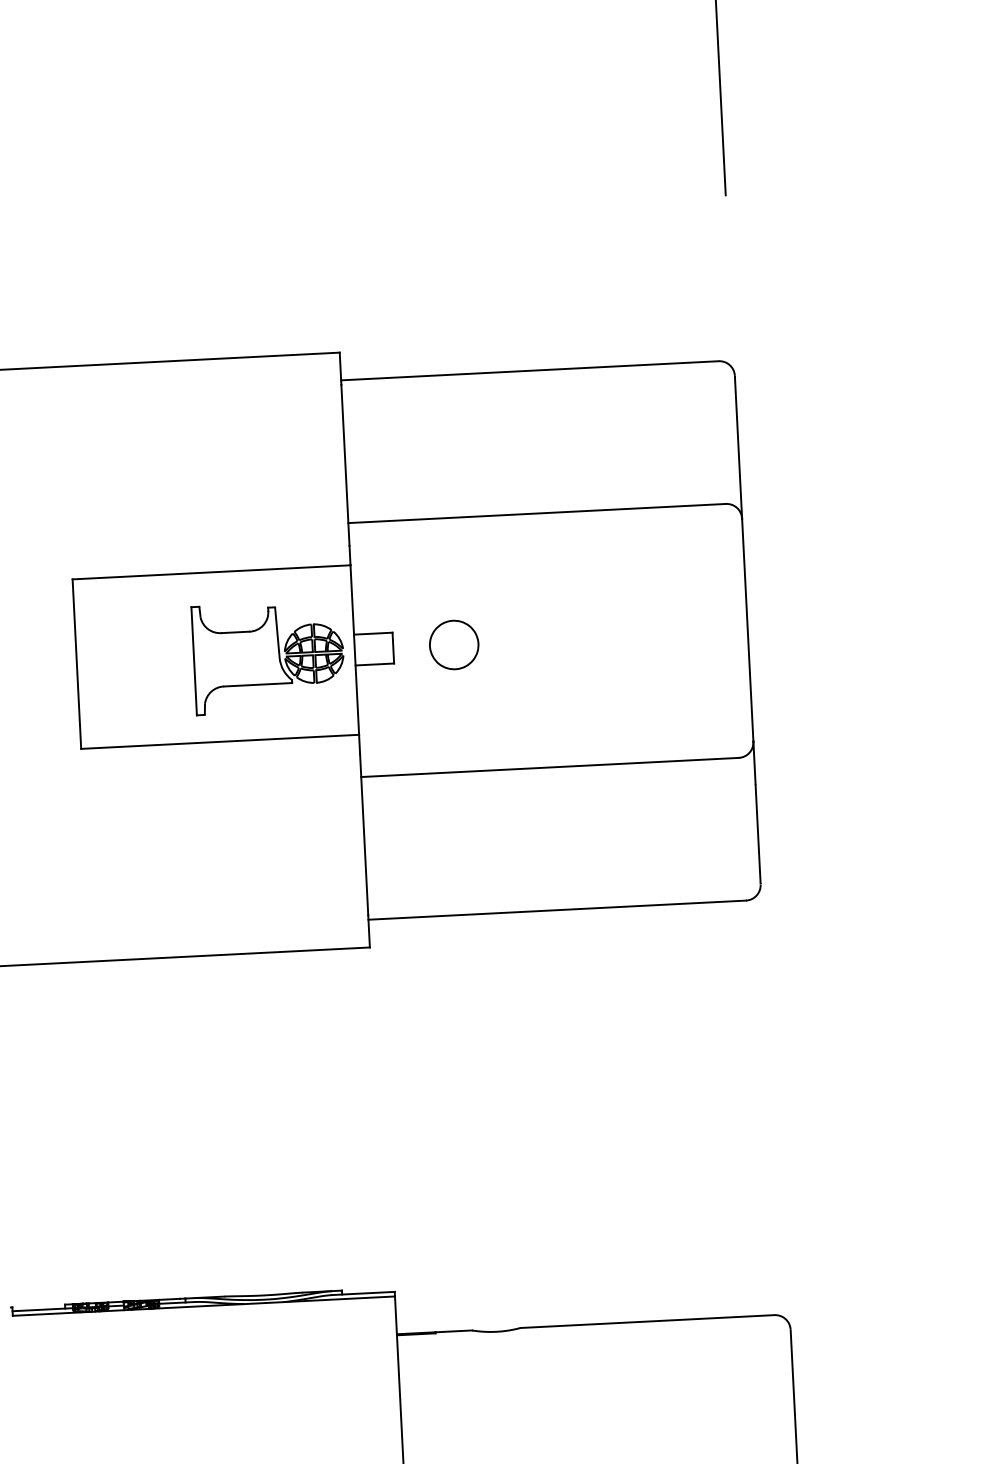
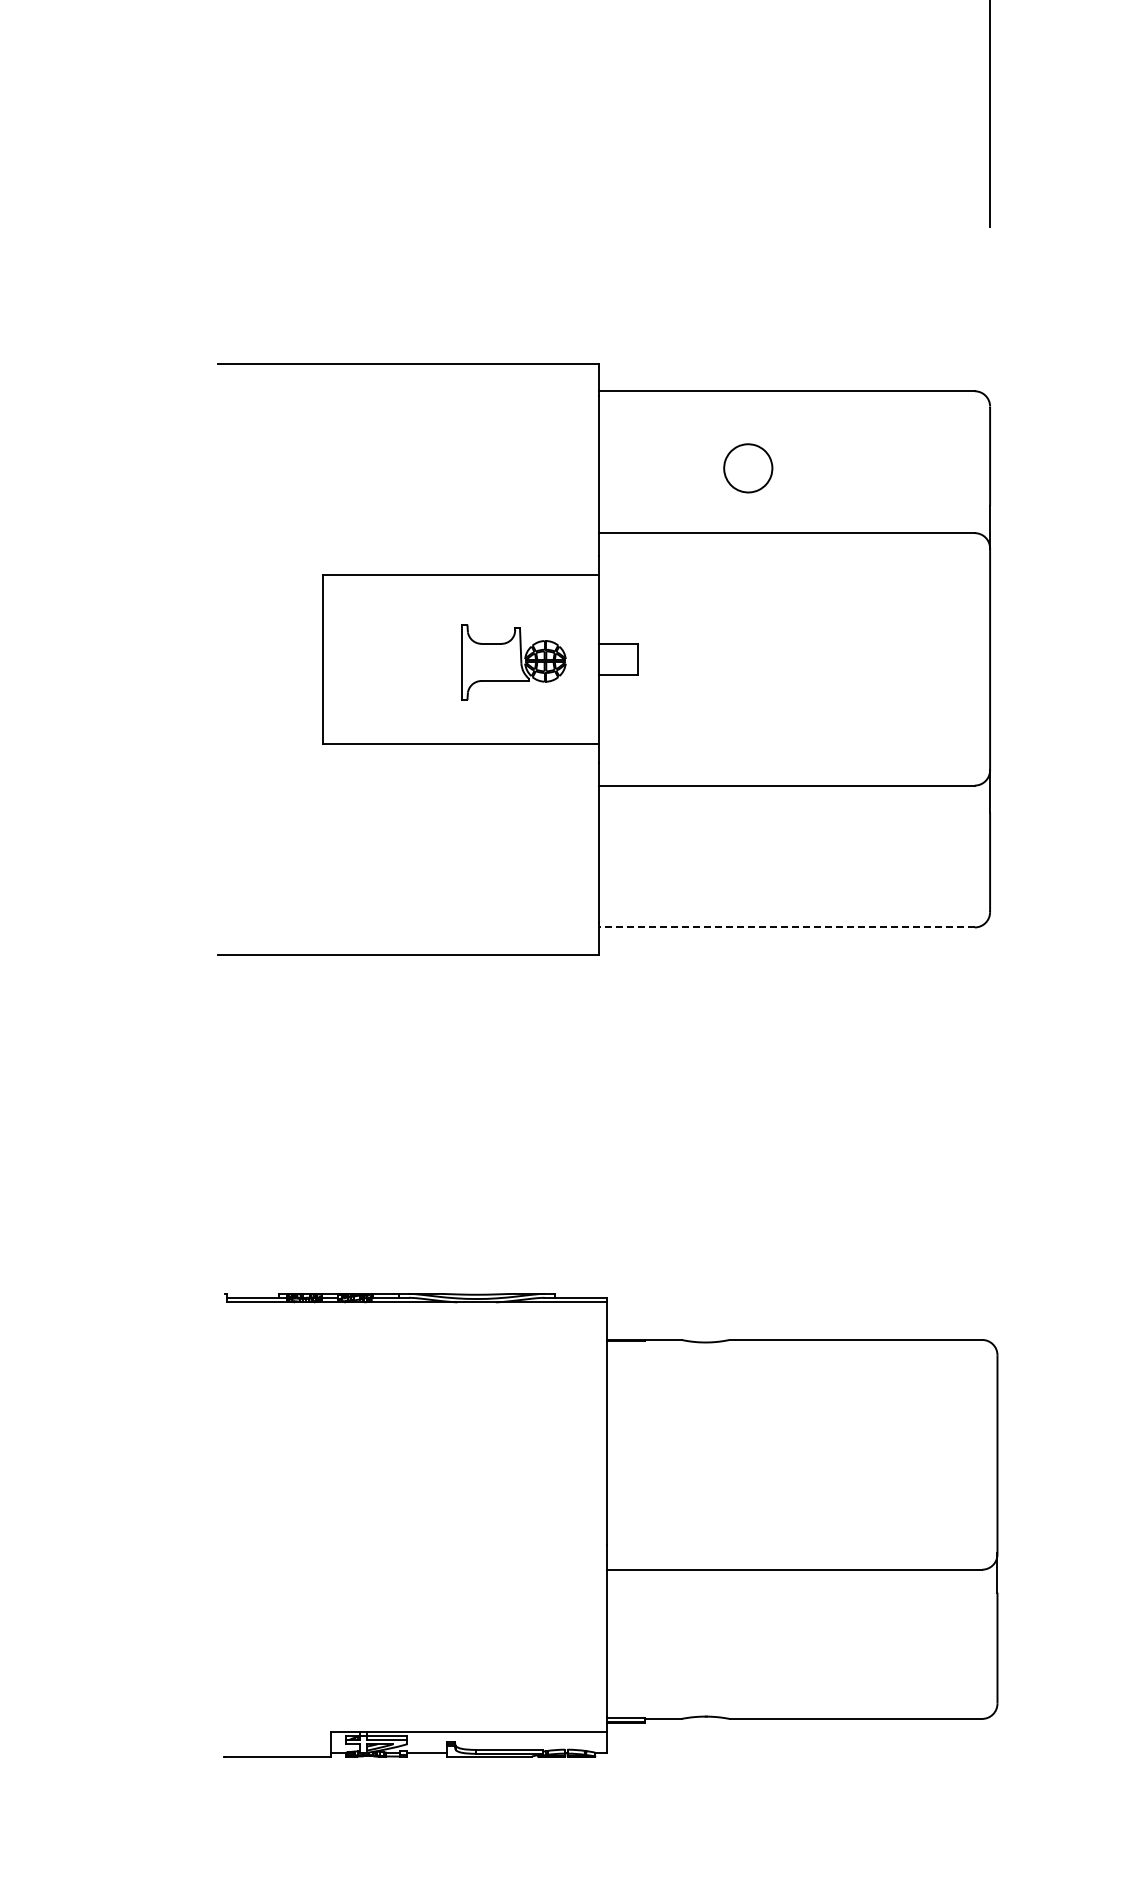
part: (454, 645) -> (748, 468), moved
part: (268, 657) -> (513, 662), size x0.7
line: (557, 910) -> (787, 927), solid -> dashed

